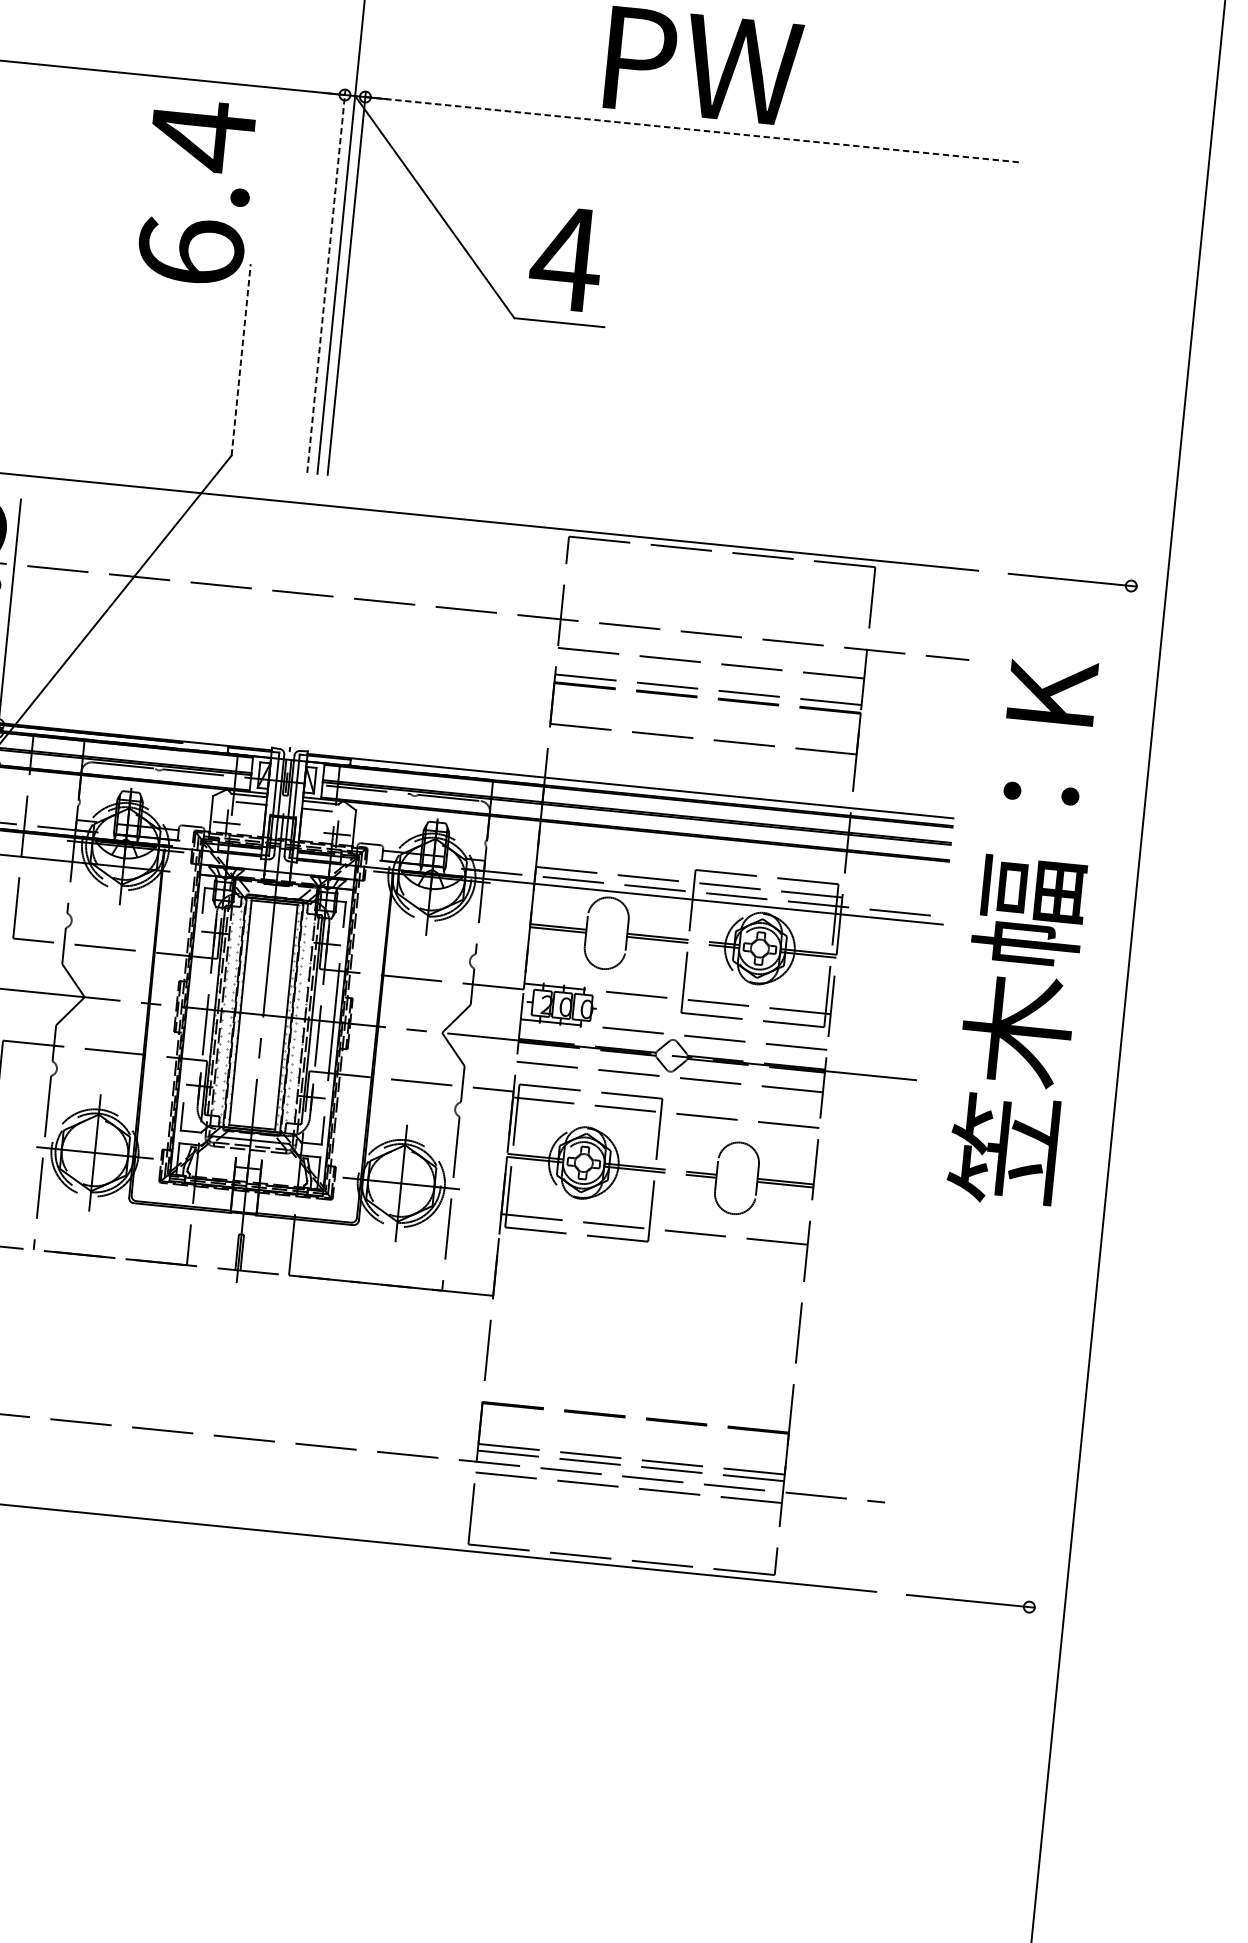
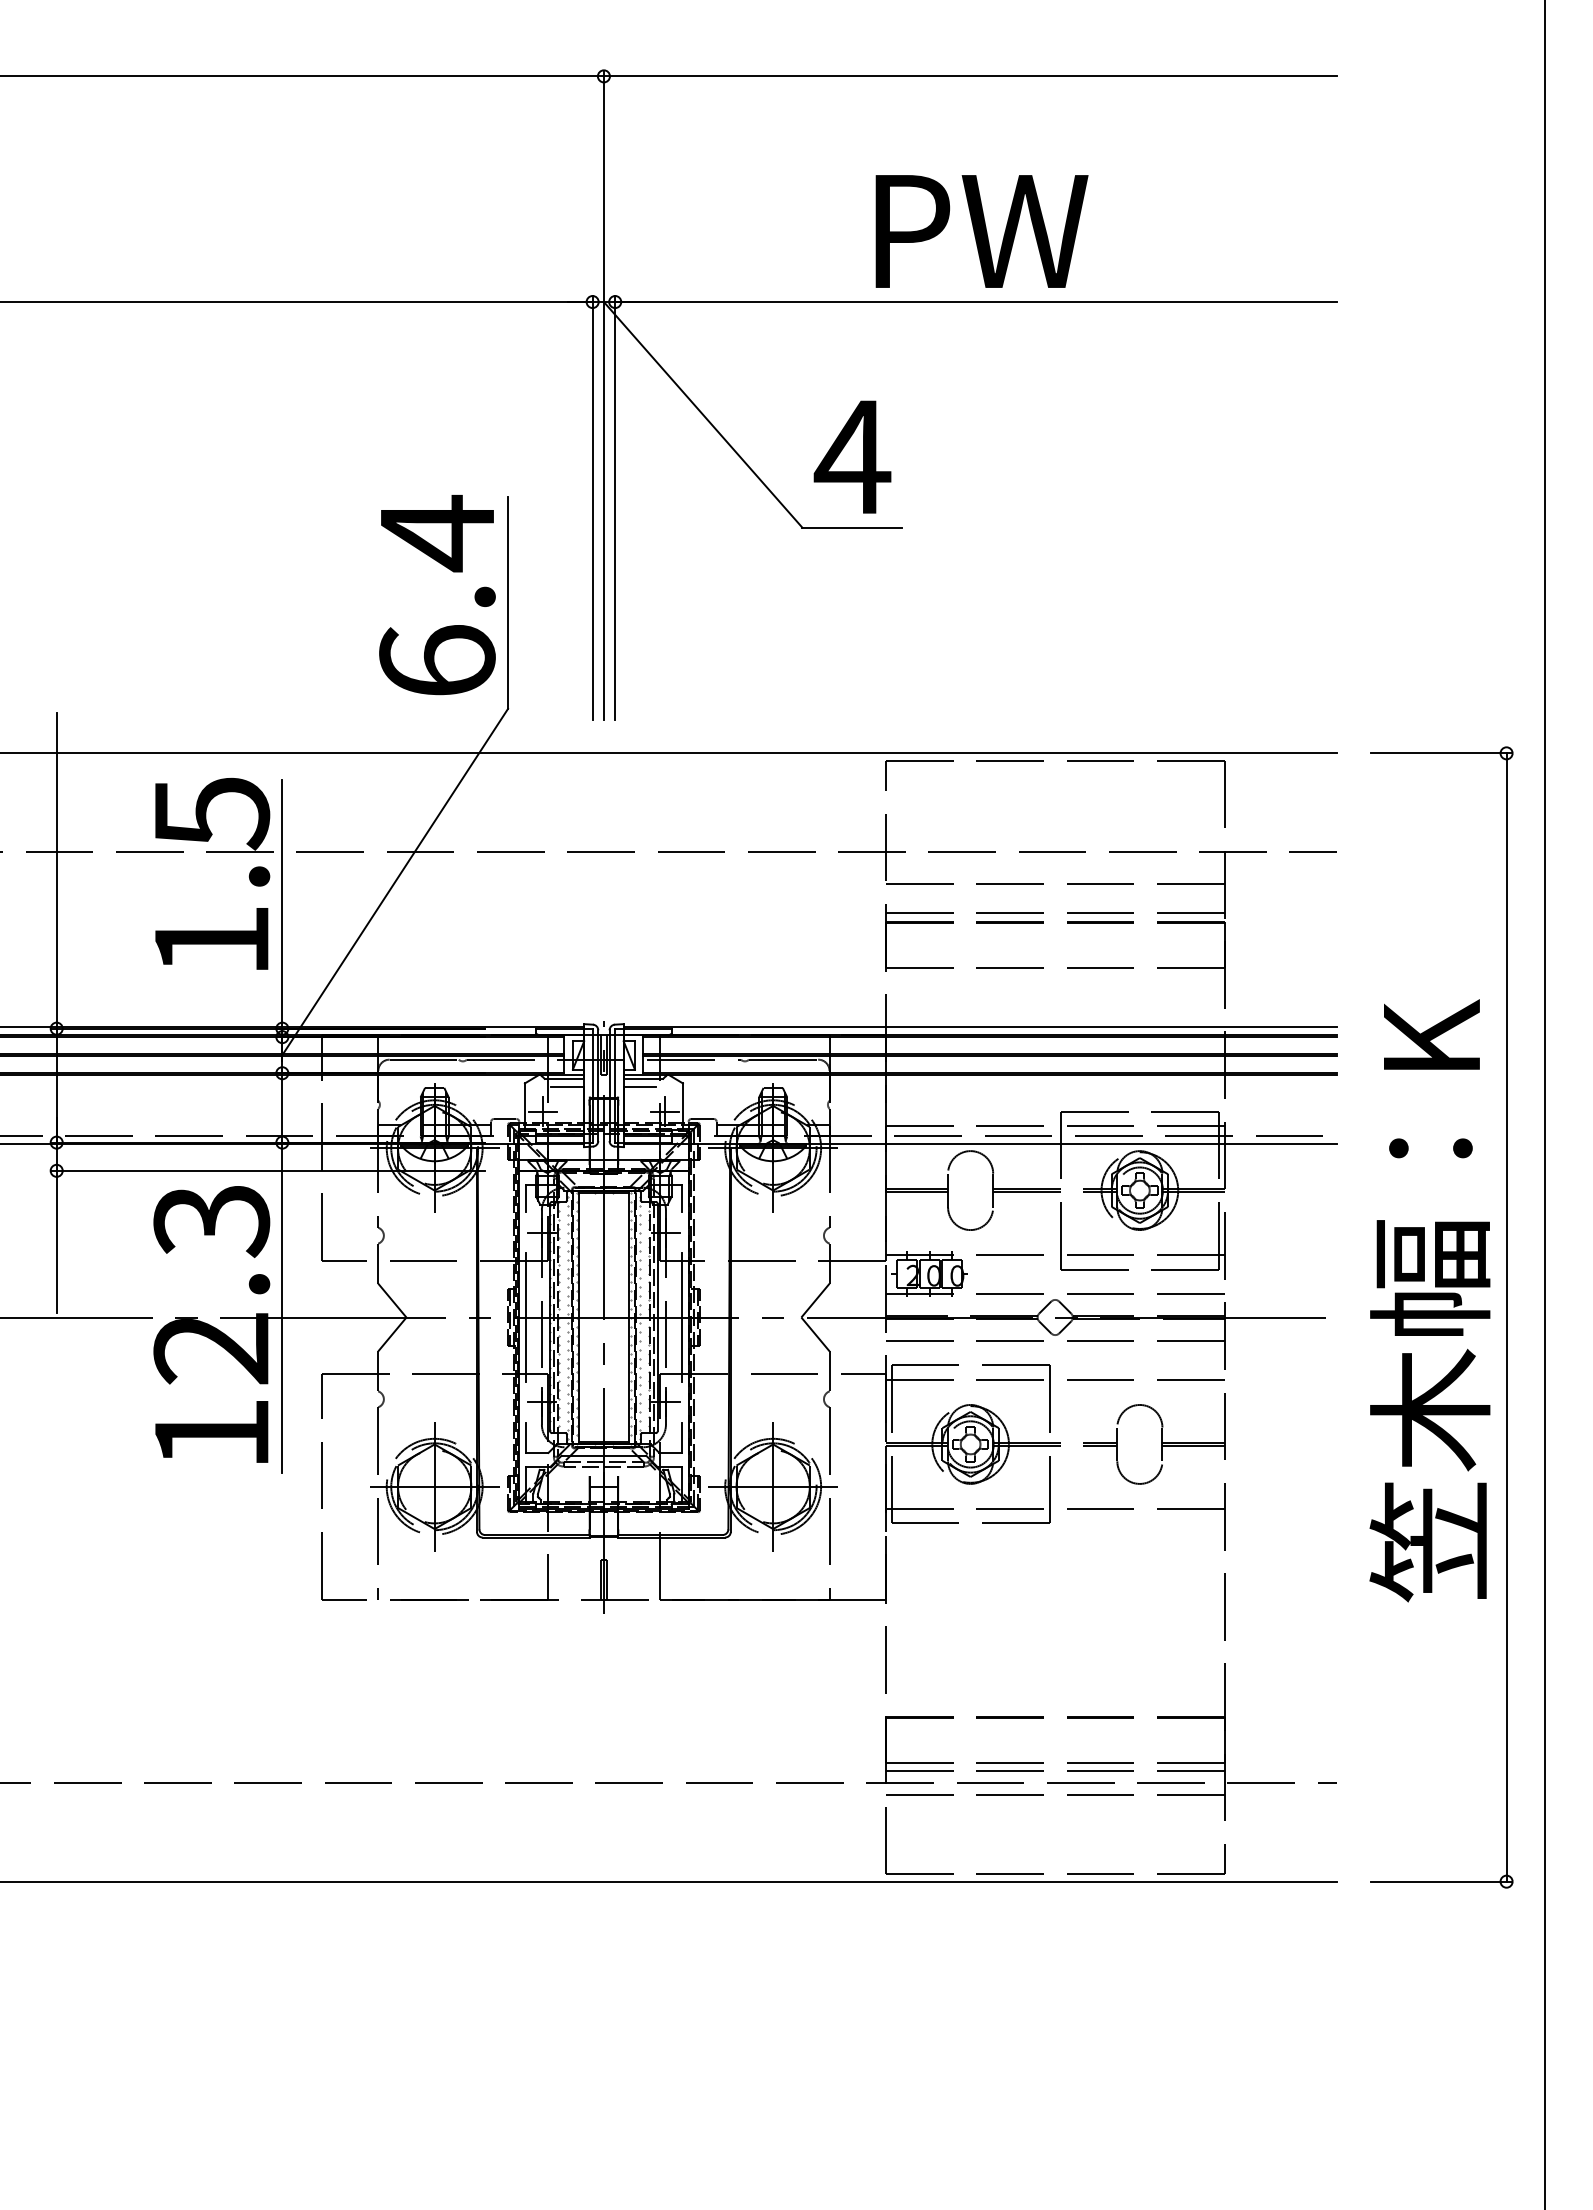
line: (692, 130) -> (976, 302), dashed -> solid
text: (197, 192) -> (437, 595), moved
line: (326, 280) -> (592, 507), dashed -> solid
line: (241, 360) -> (508, 603), dashed -> solid
text: (1026, 931) -> (1429, 1300), moved
line: (193, 1008) -> (526, 1317), added
line: (1080, 1096) -> (1506, 1317), added

